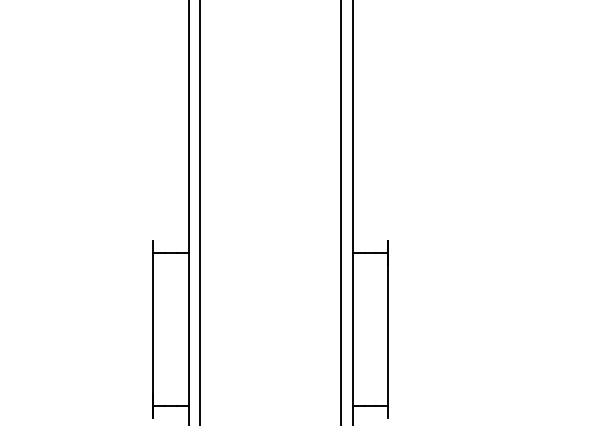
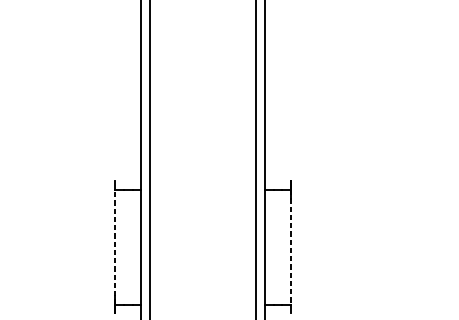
line: (153, 329) -> (115, 247), solid -> dashed
line: (388, 330) -> (291, 248), solid -> dashed

